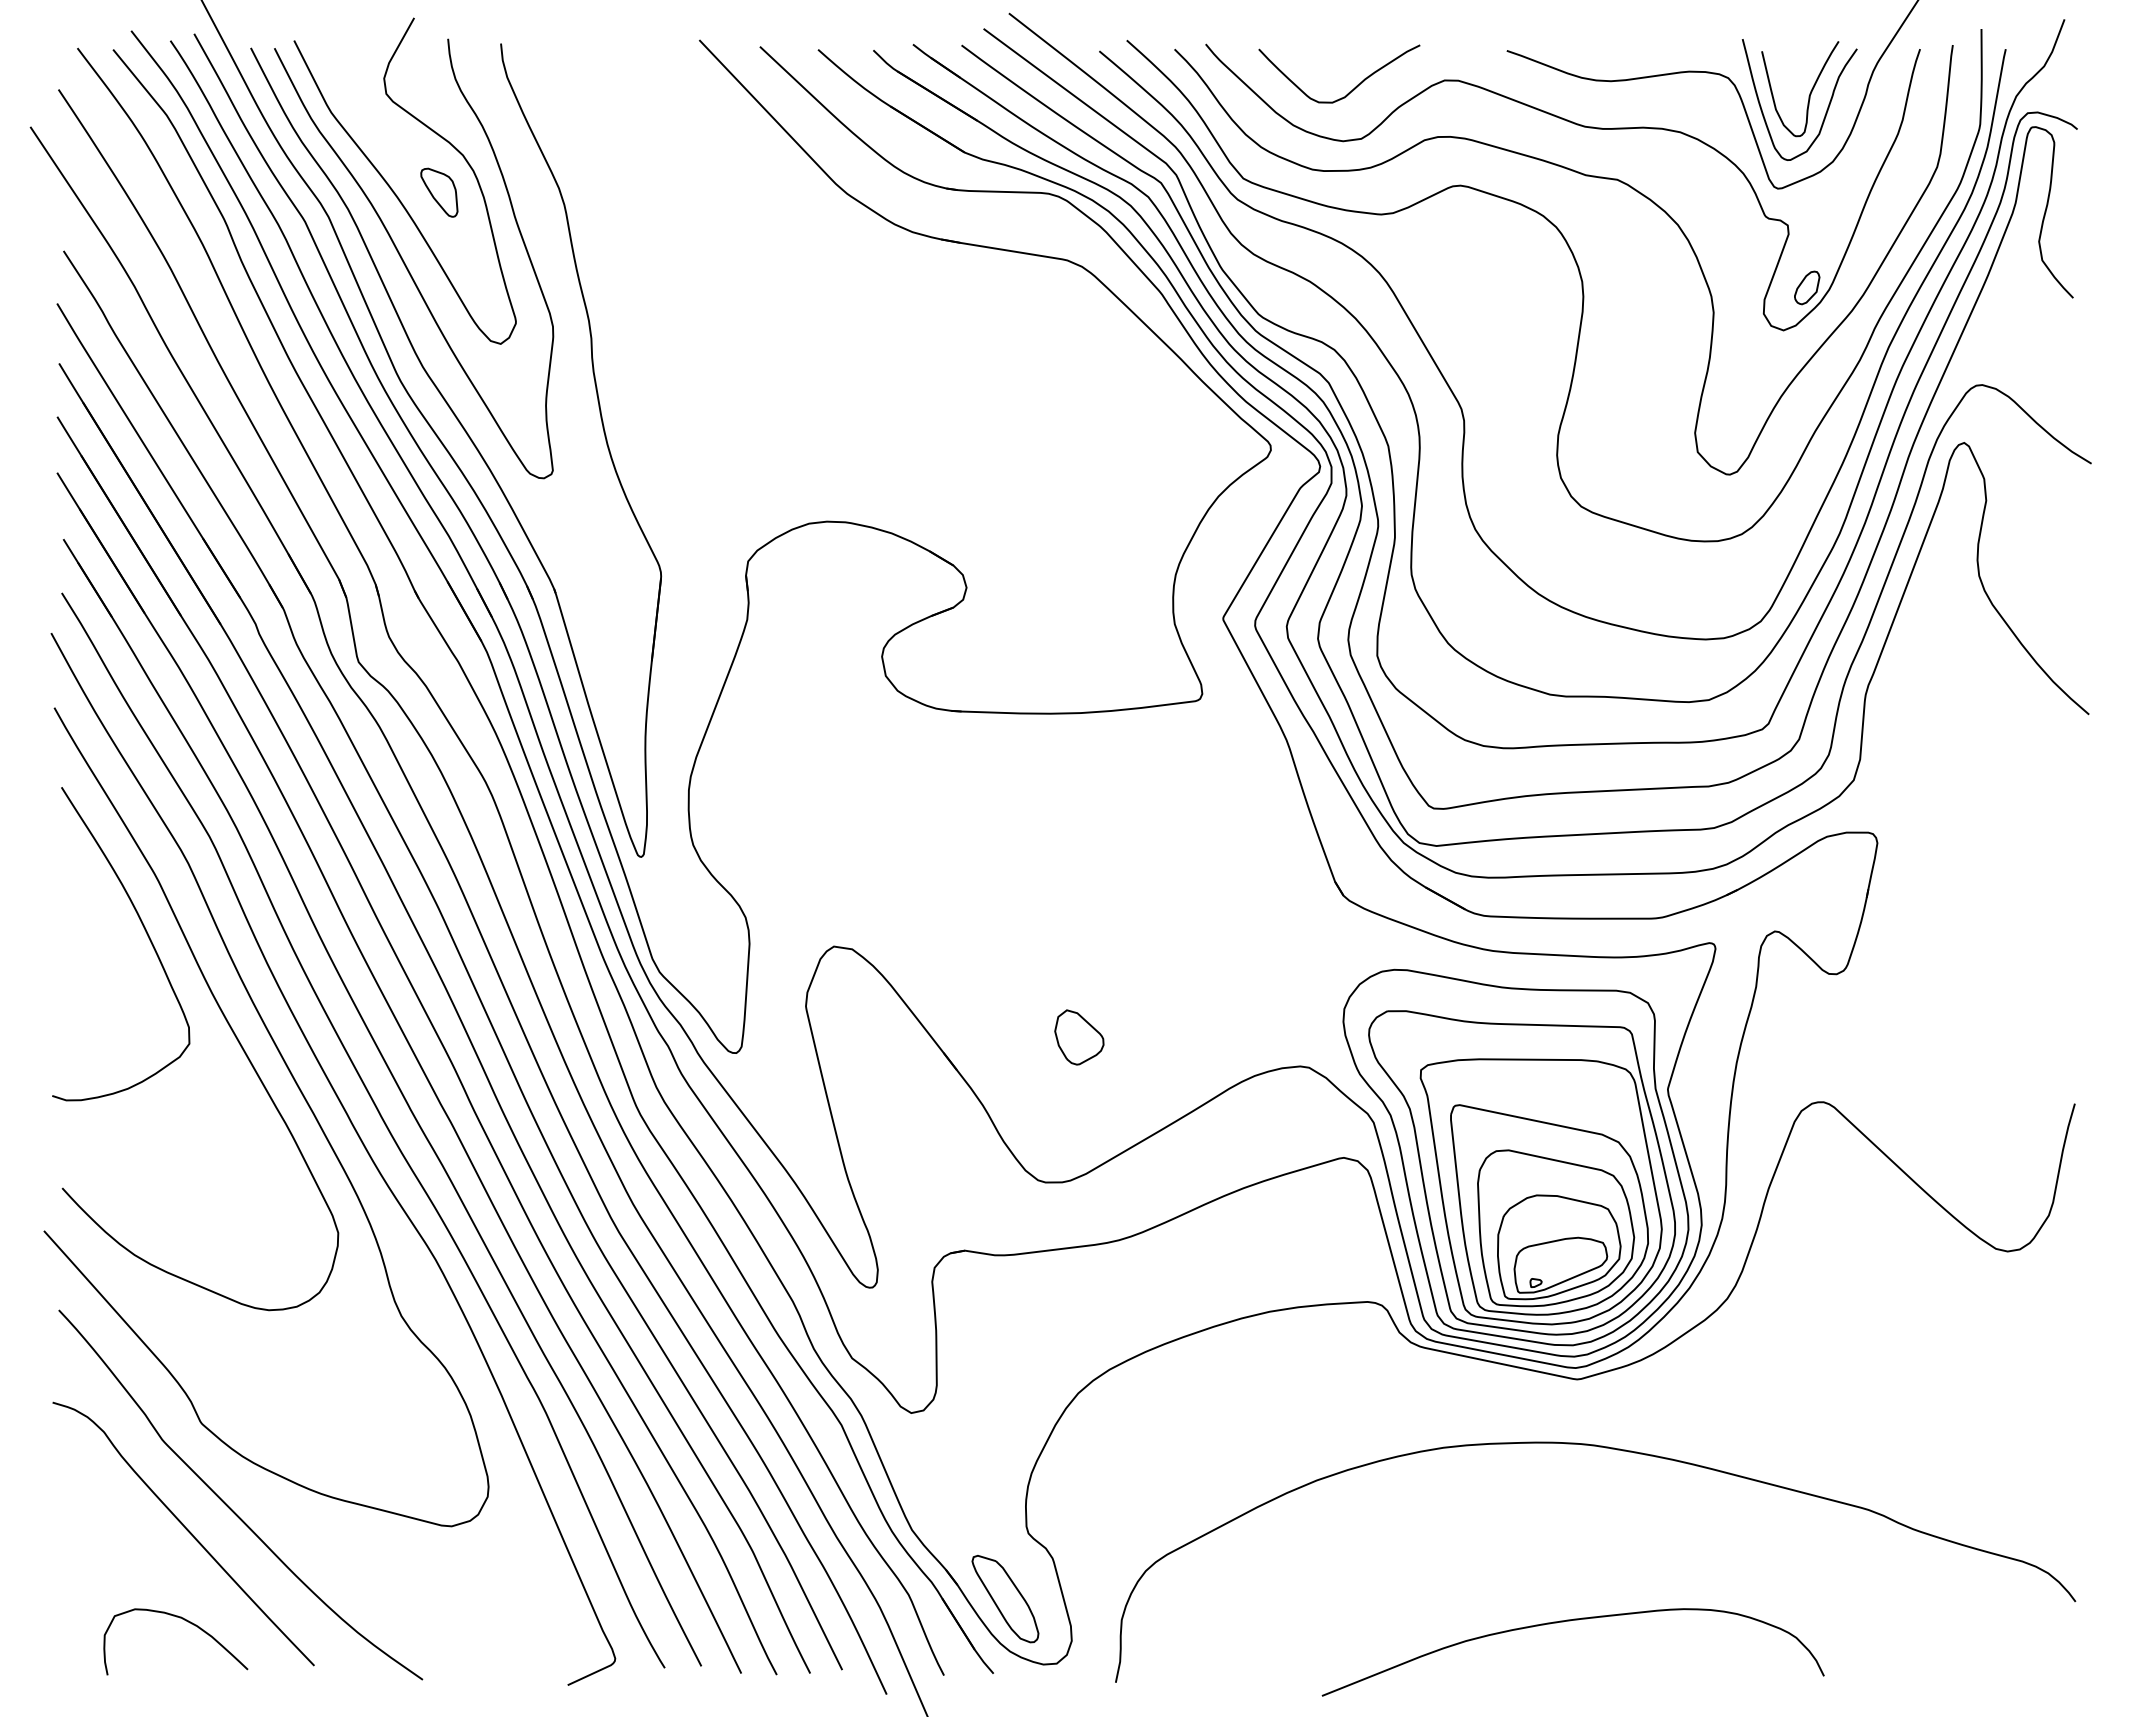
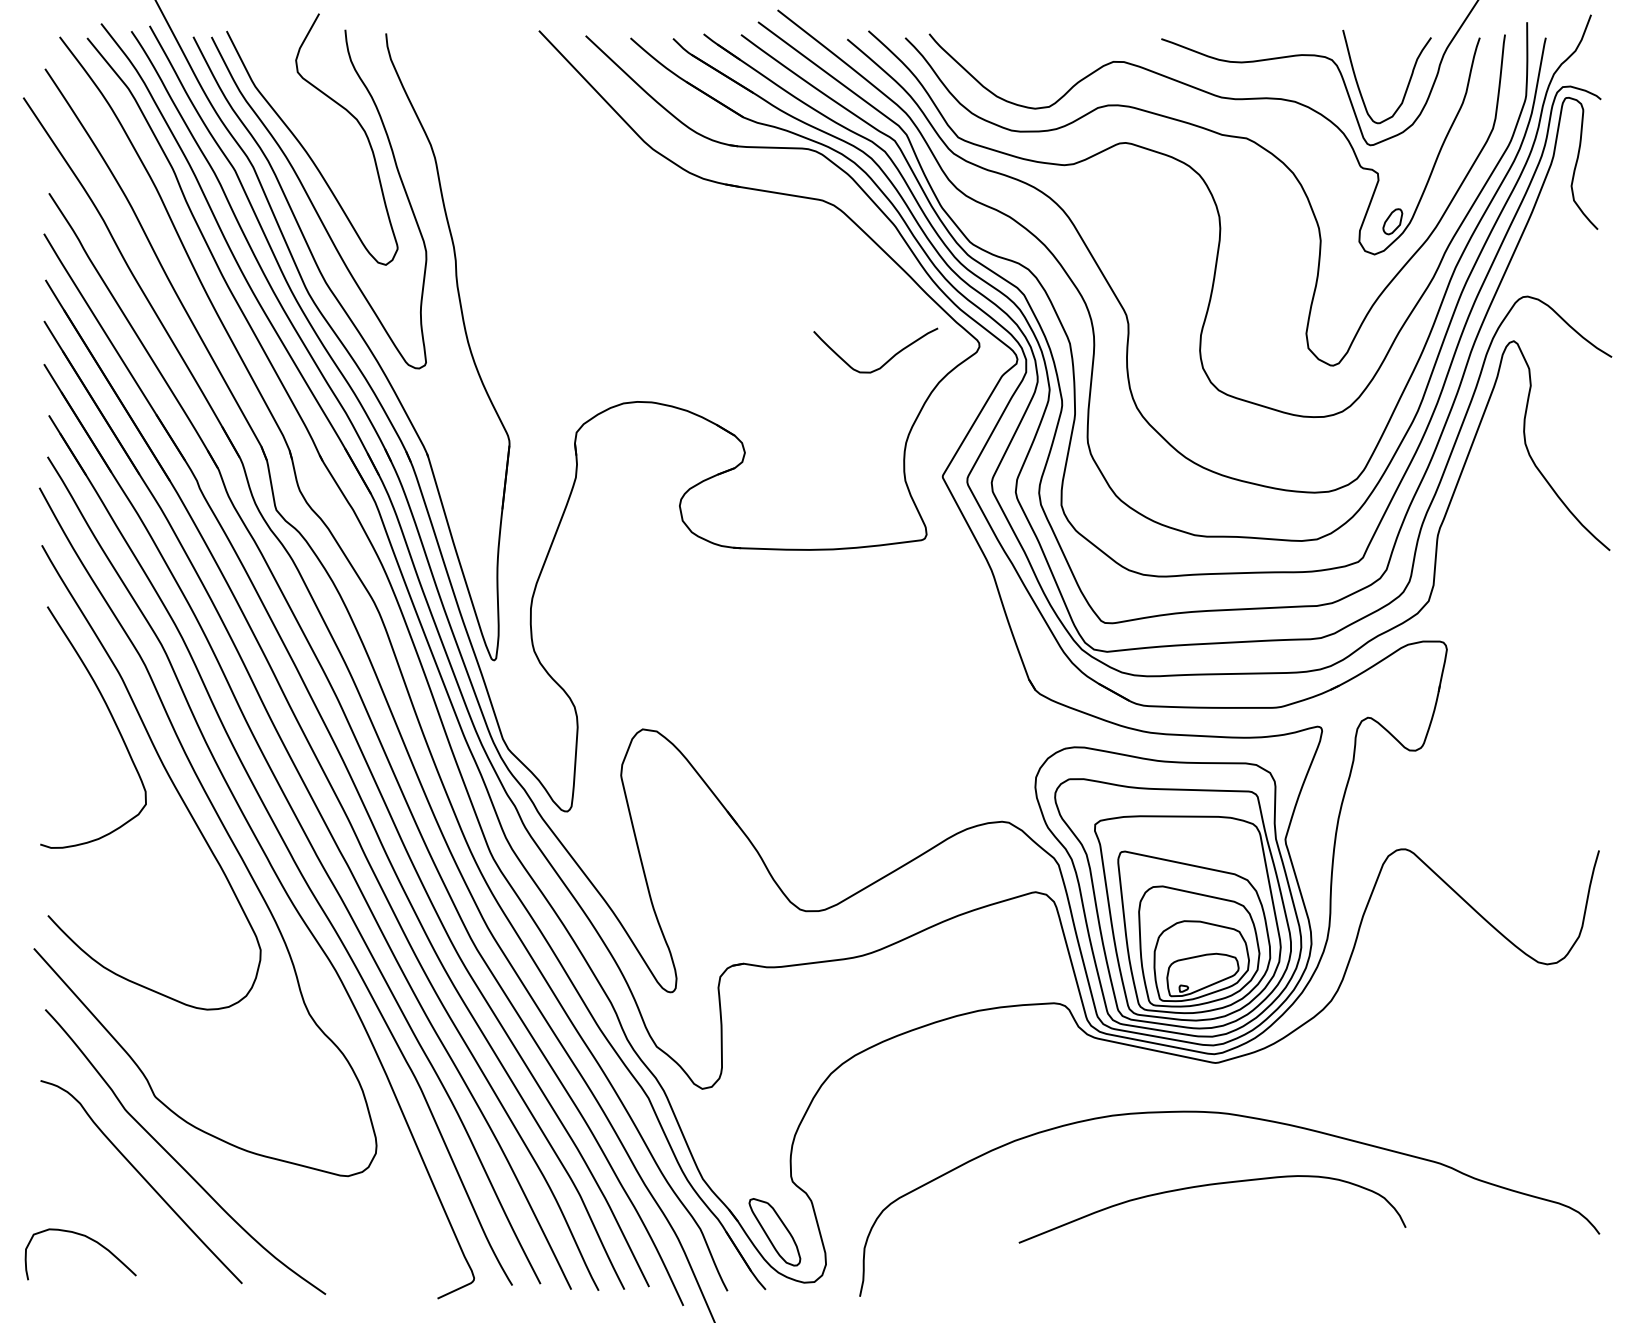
curve: (1354, 87) -> (887, 360), moved
curve: (1809, 93) -> (1394, 71), removed
part: (439, 192) -> (338, 148), removed
part: (1079, 1037) -> (831, 799), removed
curve: (1570, 1621) -> (1210, 1185), moved
curve: (189, 1623) -> (91, 1240), moved

